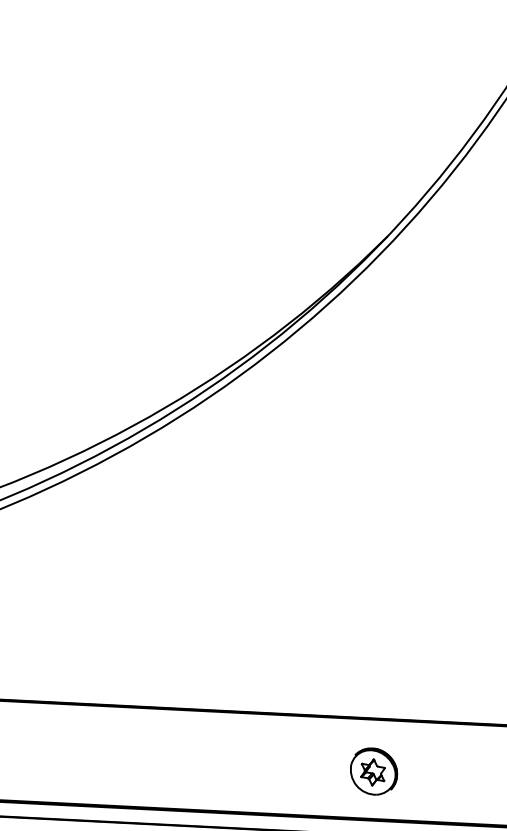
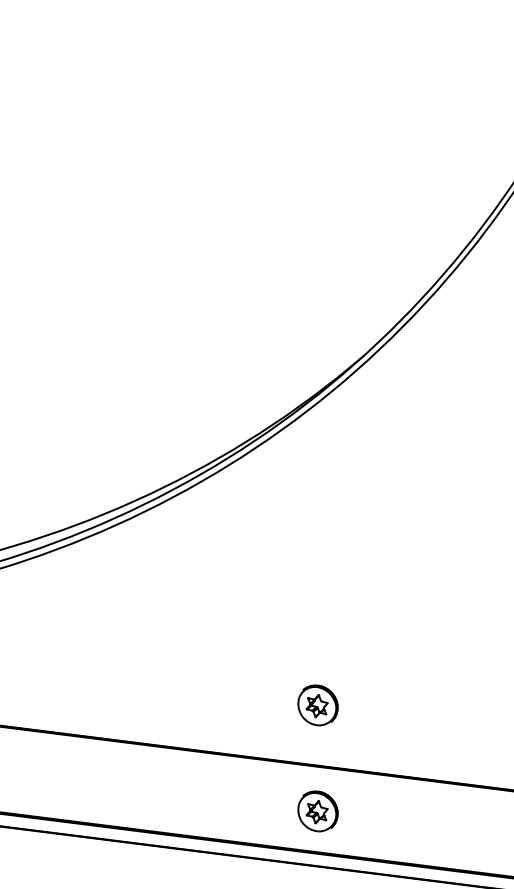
part: (364, 648) -> (317, 705), added

